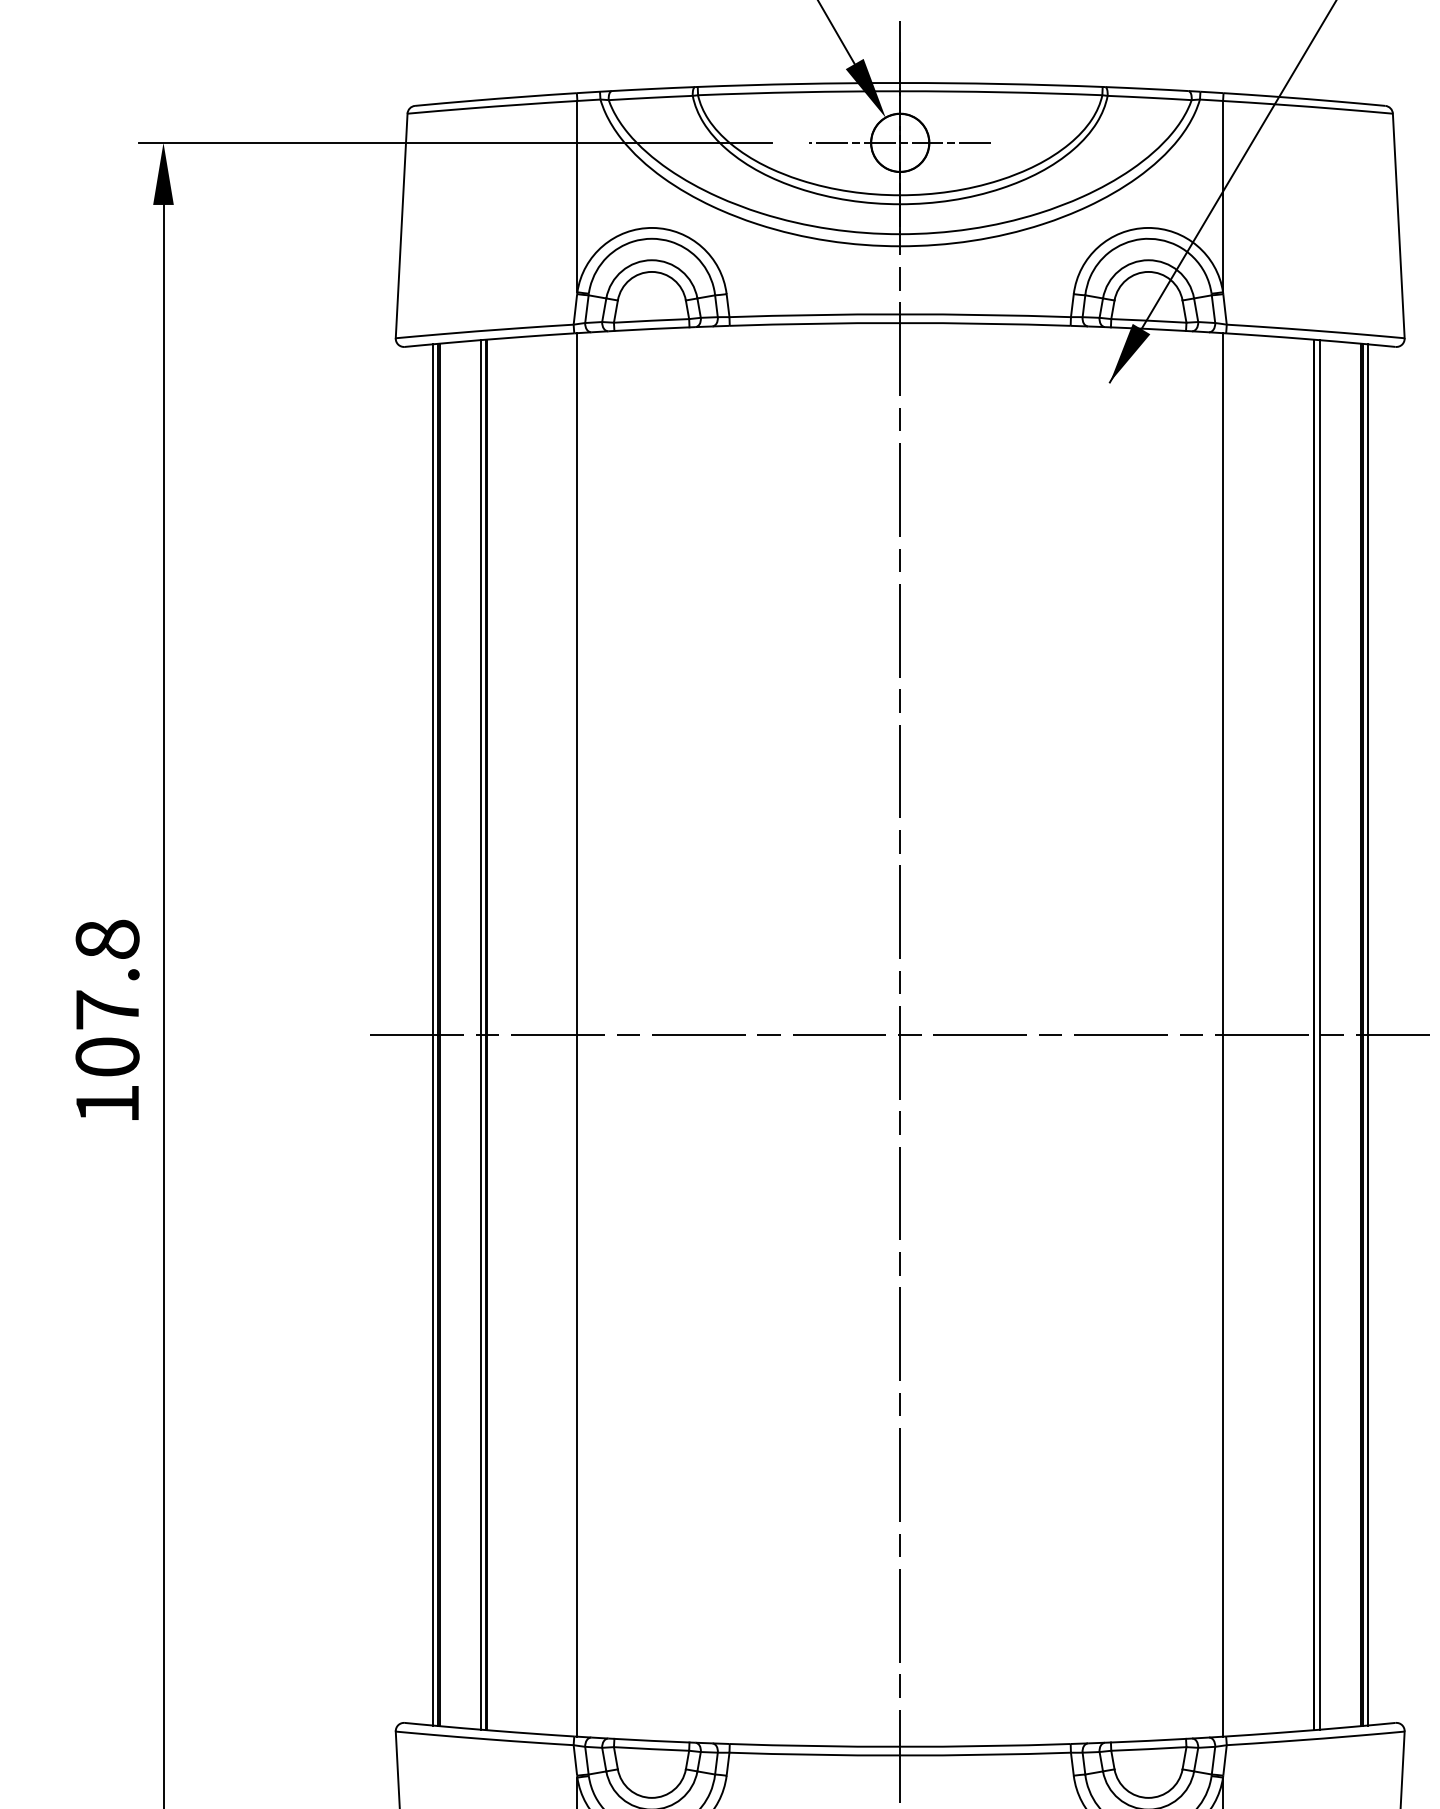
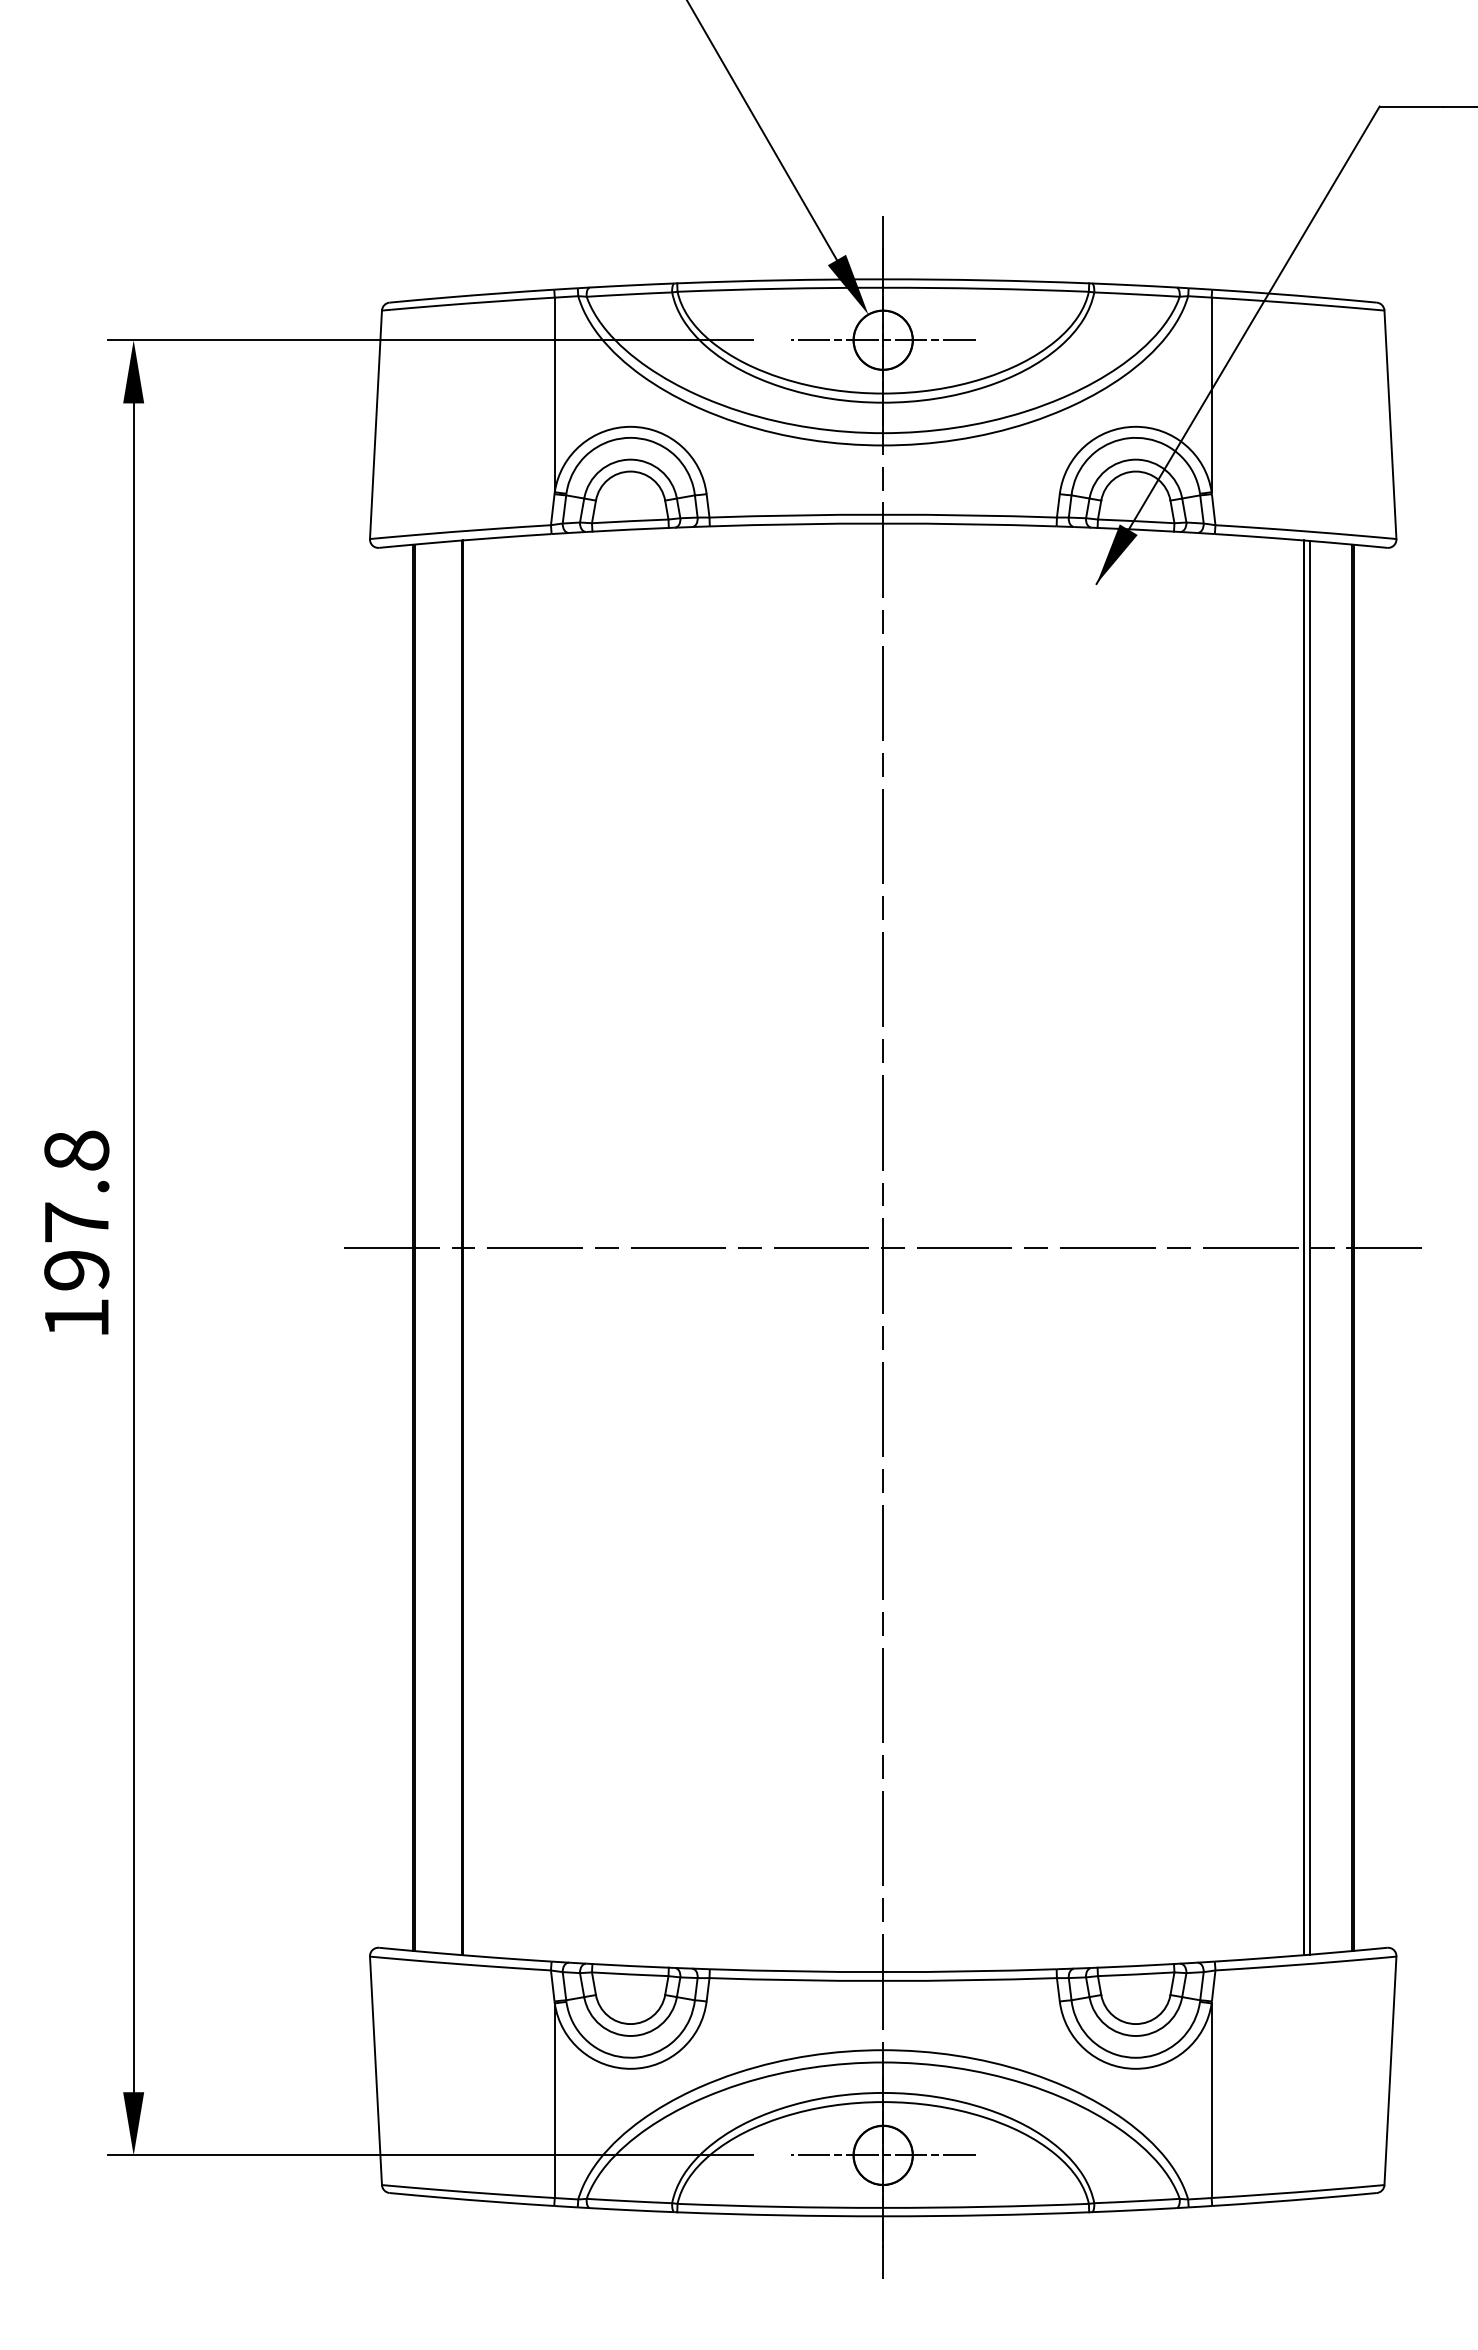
line: (432, 1034) -> (407, 1247), removed
line: (480, 1034) -> (456, 1247), removed
line: (577, 1034) -> (554, 1247), removed
line: (1222, 1034) -> (1211, 1247), removed
line: (1368, 1034) -> (1359, 1247), removed
text: (107, 1057) -> (76, 1270), 107.8 -> 197.8

